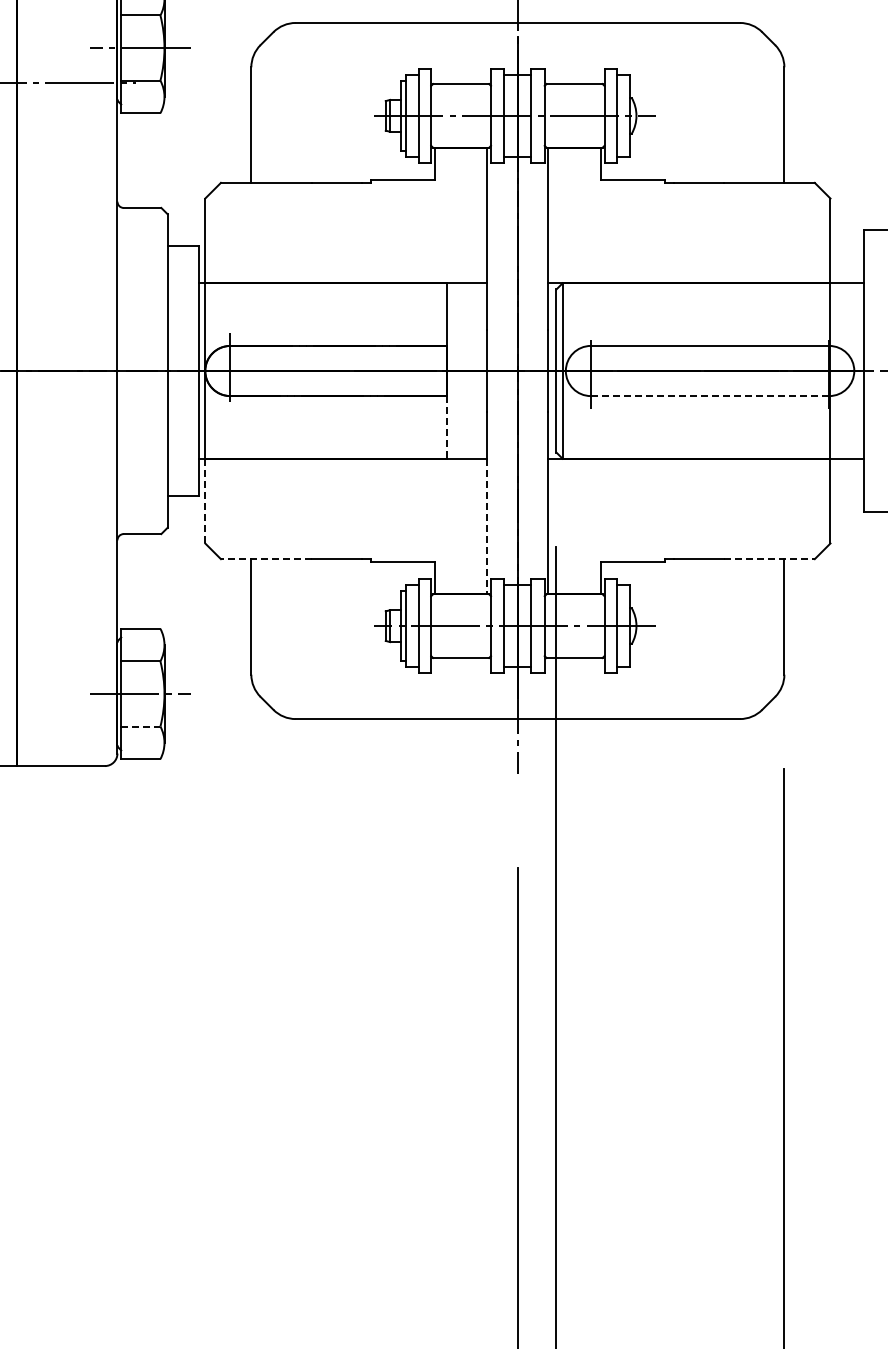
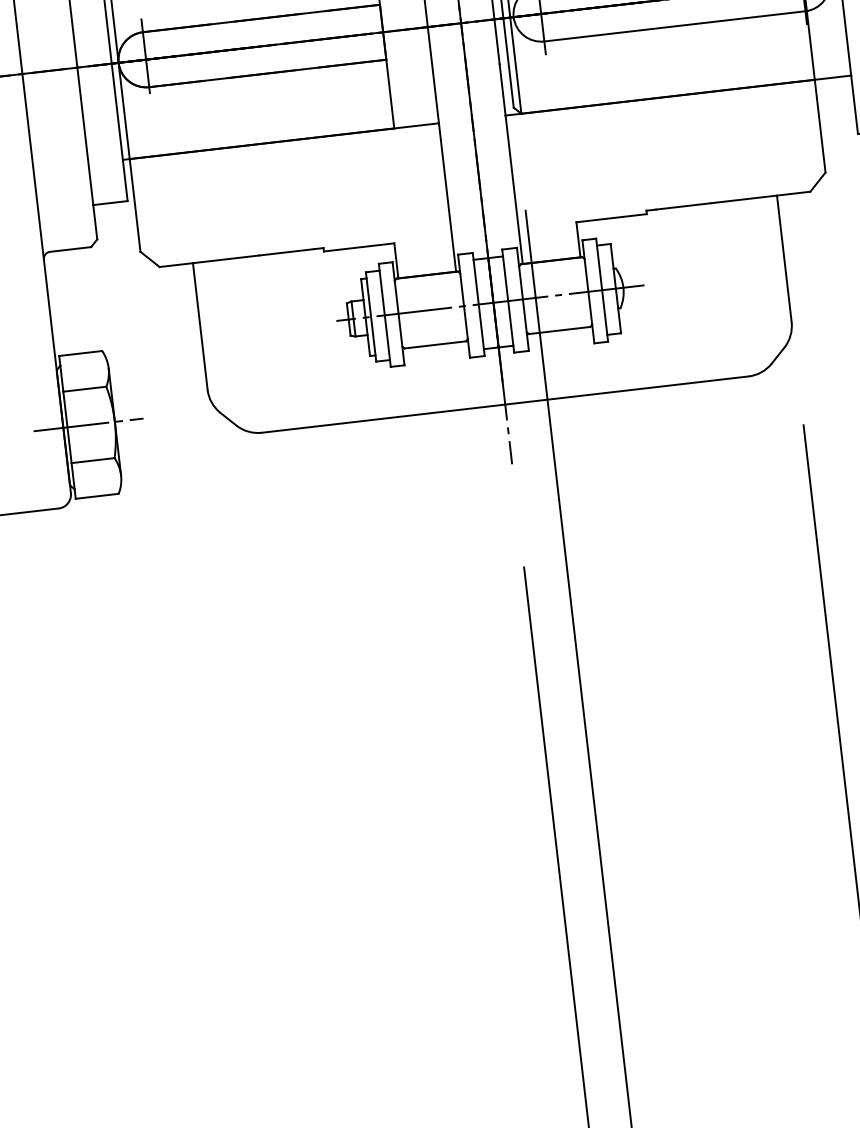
line: (709, 396) -> (674, 26), dashed -> solid
line: (446, 427) -> (390, 94), dashed -> solid
line: (205, 500) -> (135, 204), dashed -> solid
line: (487, 526) -> (447, 197), dashed -> solid
line: (265, 559) -> (208, 261), dashed -> solid
line: (769, 559) -> (760, 197), dashed -> solid
line: (140, 726) -> (92, 460), dashed -> solid

